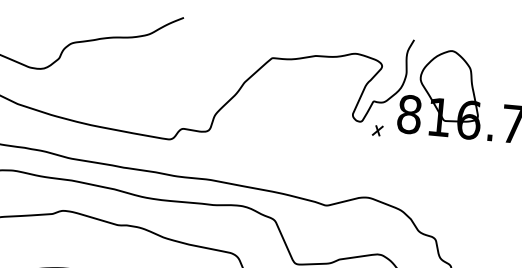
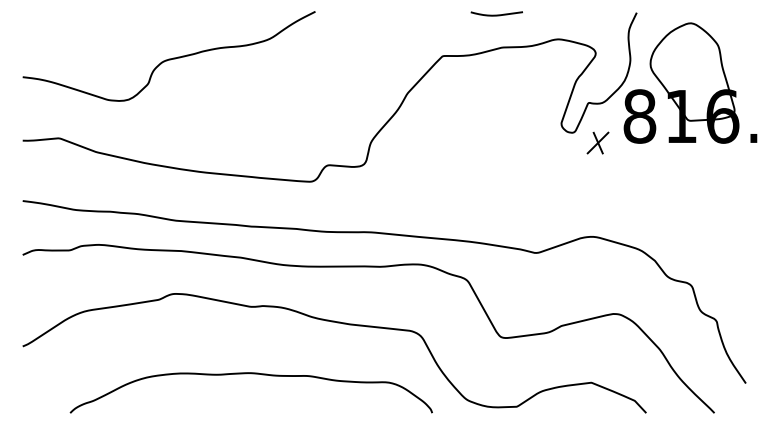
curve: (313, 31) -> (496, 14), added
part: (377, 130) -> (597, 142), size x1.67

